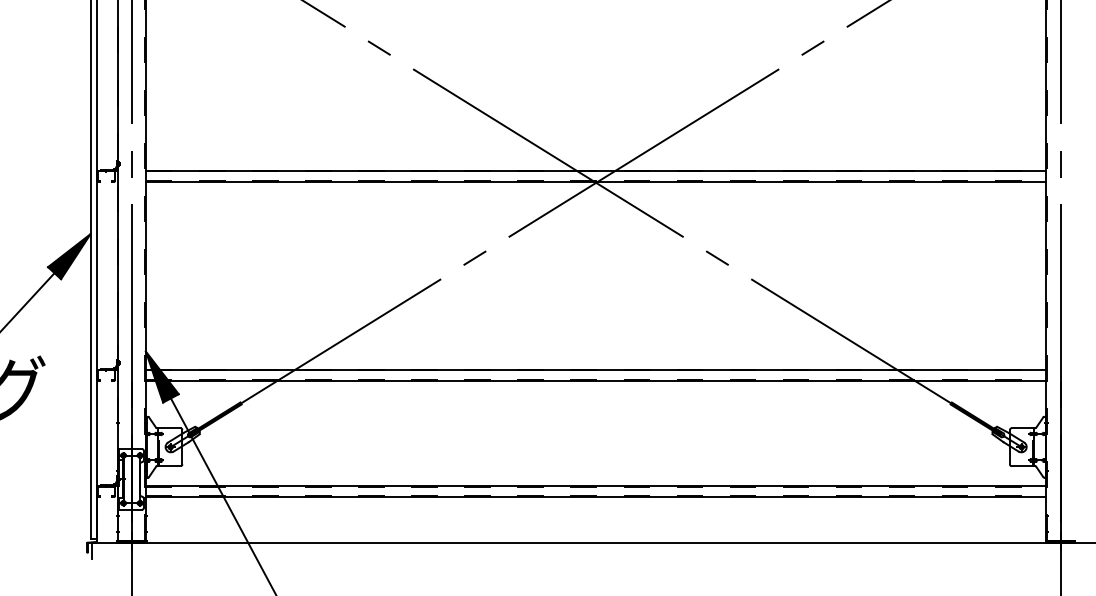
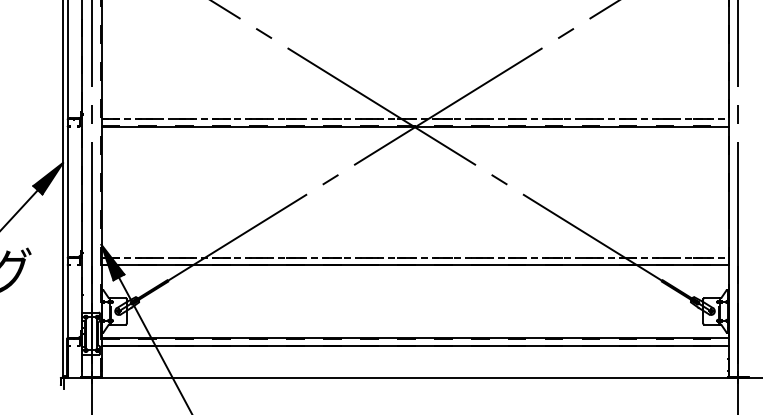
line: (596, 171) -> (415, 119), solid -> dashed
line: (596, 369) -> (415, 257), solid -> dashed

